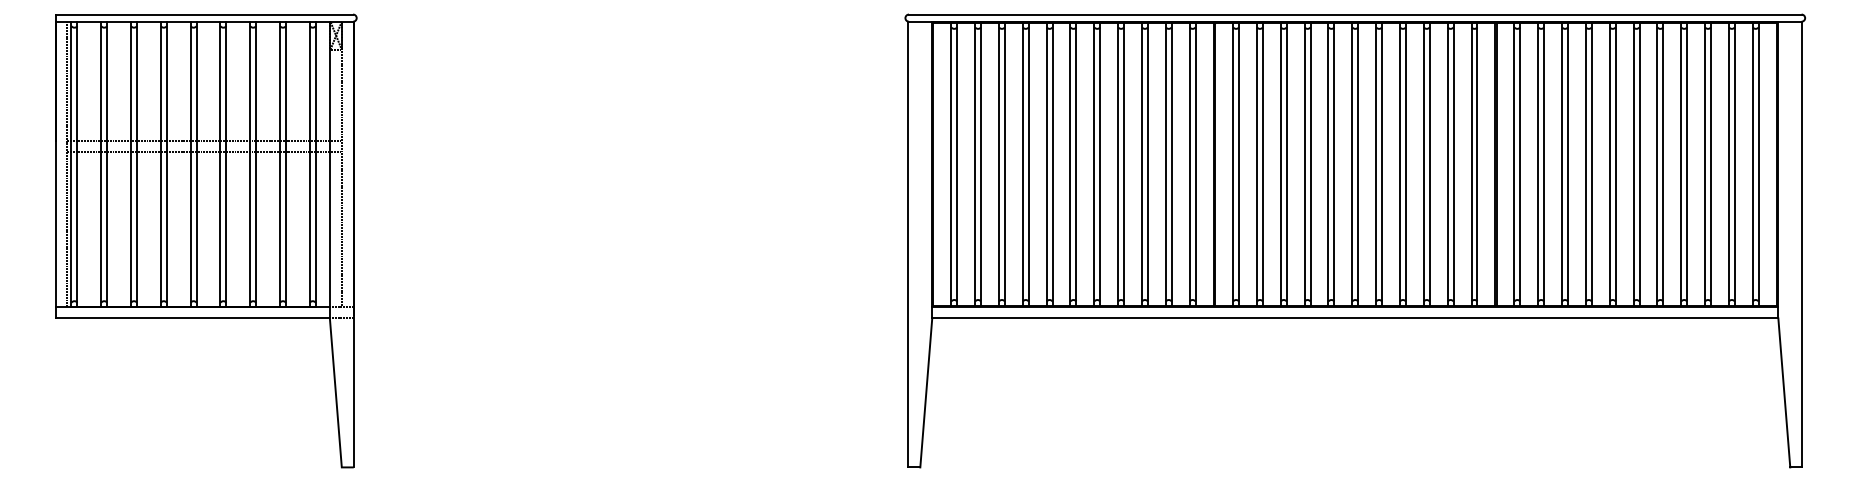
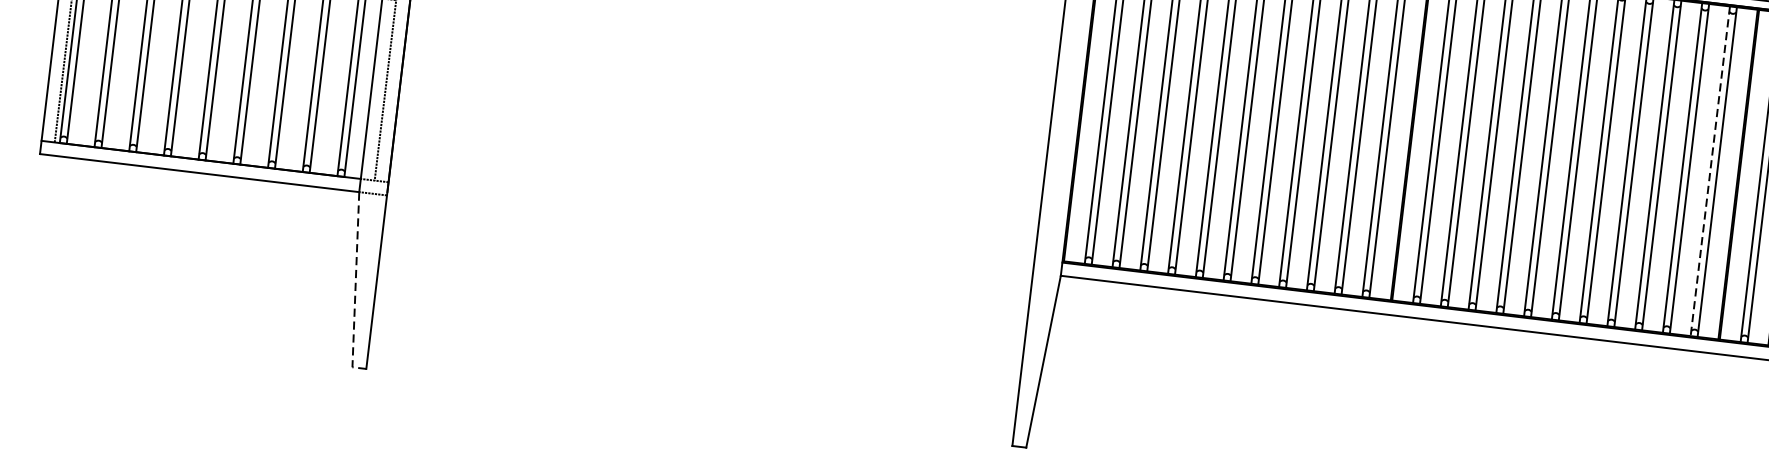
line: (1471, 164) -> (1710, 171), solid -> dashed
line: (336, 398) -> (355, 286), solid -> dashed

